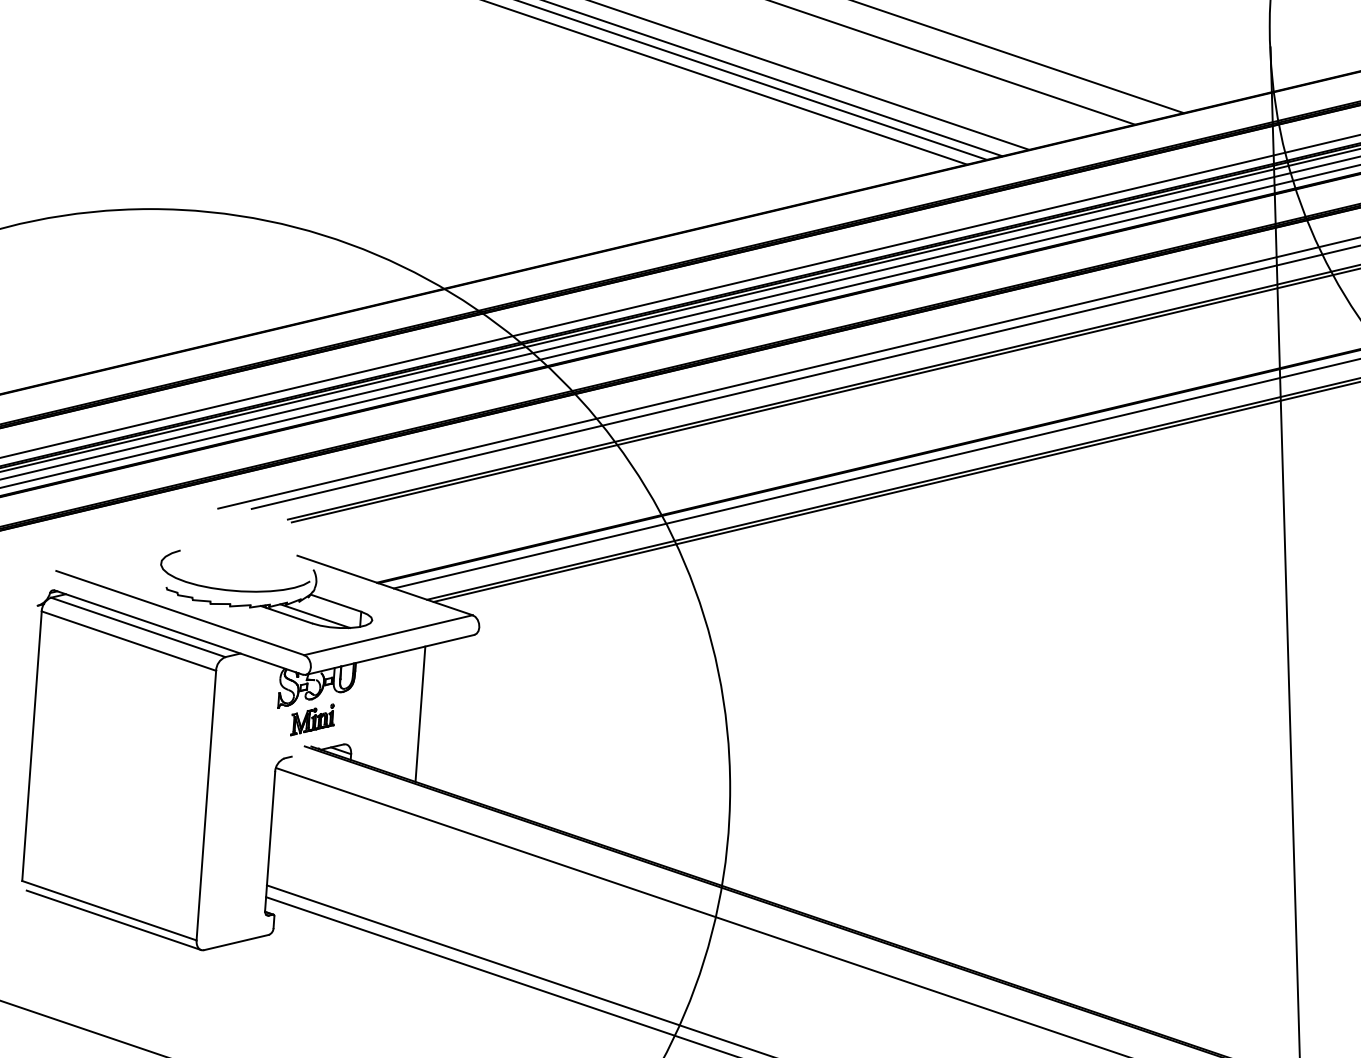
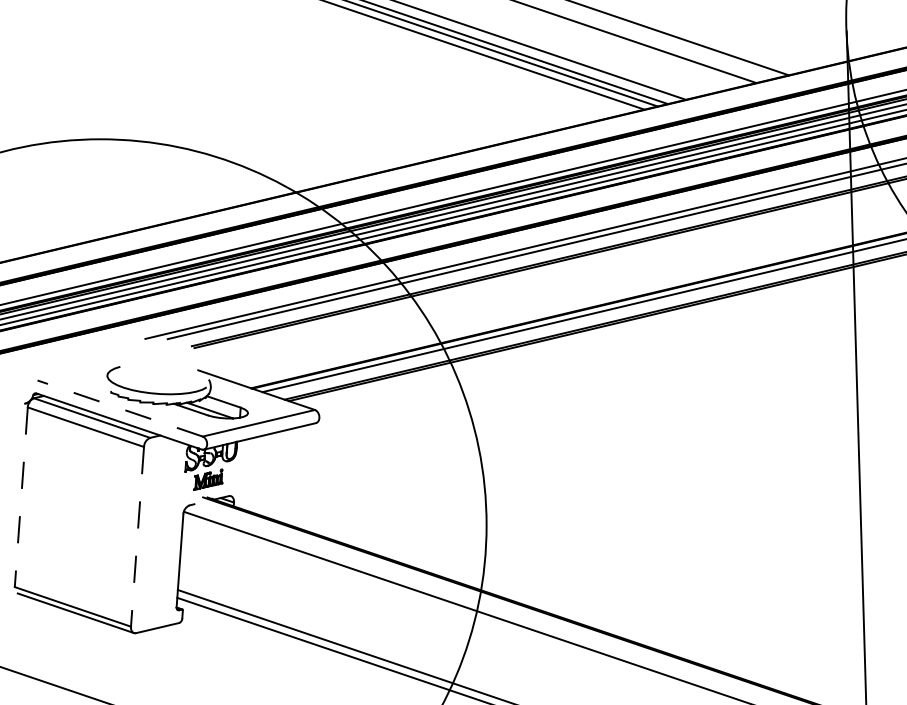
line: (179, 613) -> (119, 408), solid -> dashed
line: (419, 713) -> (279, 475), removed
line: (32, 746) -> (21, 497), solid -> dashed
line: (206, 806) -> (137, 537), solid -> dashed

